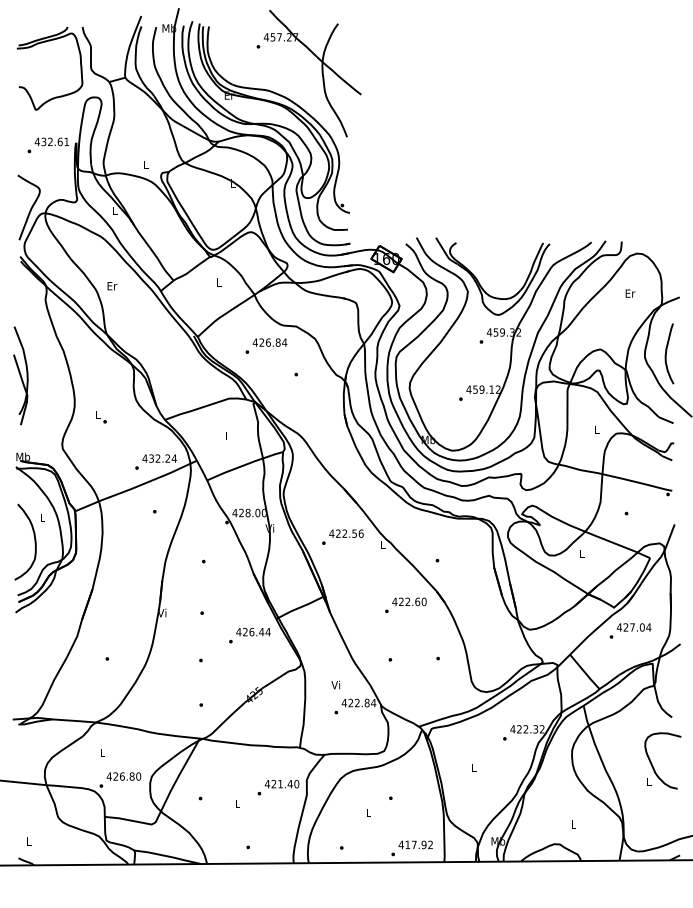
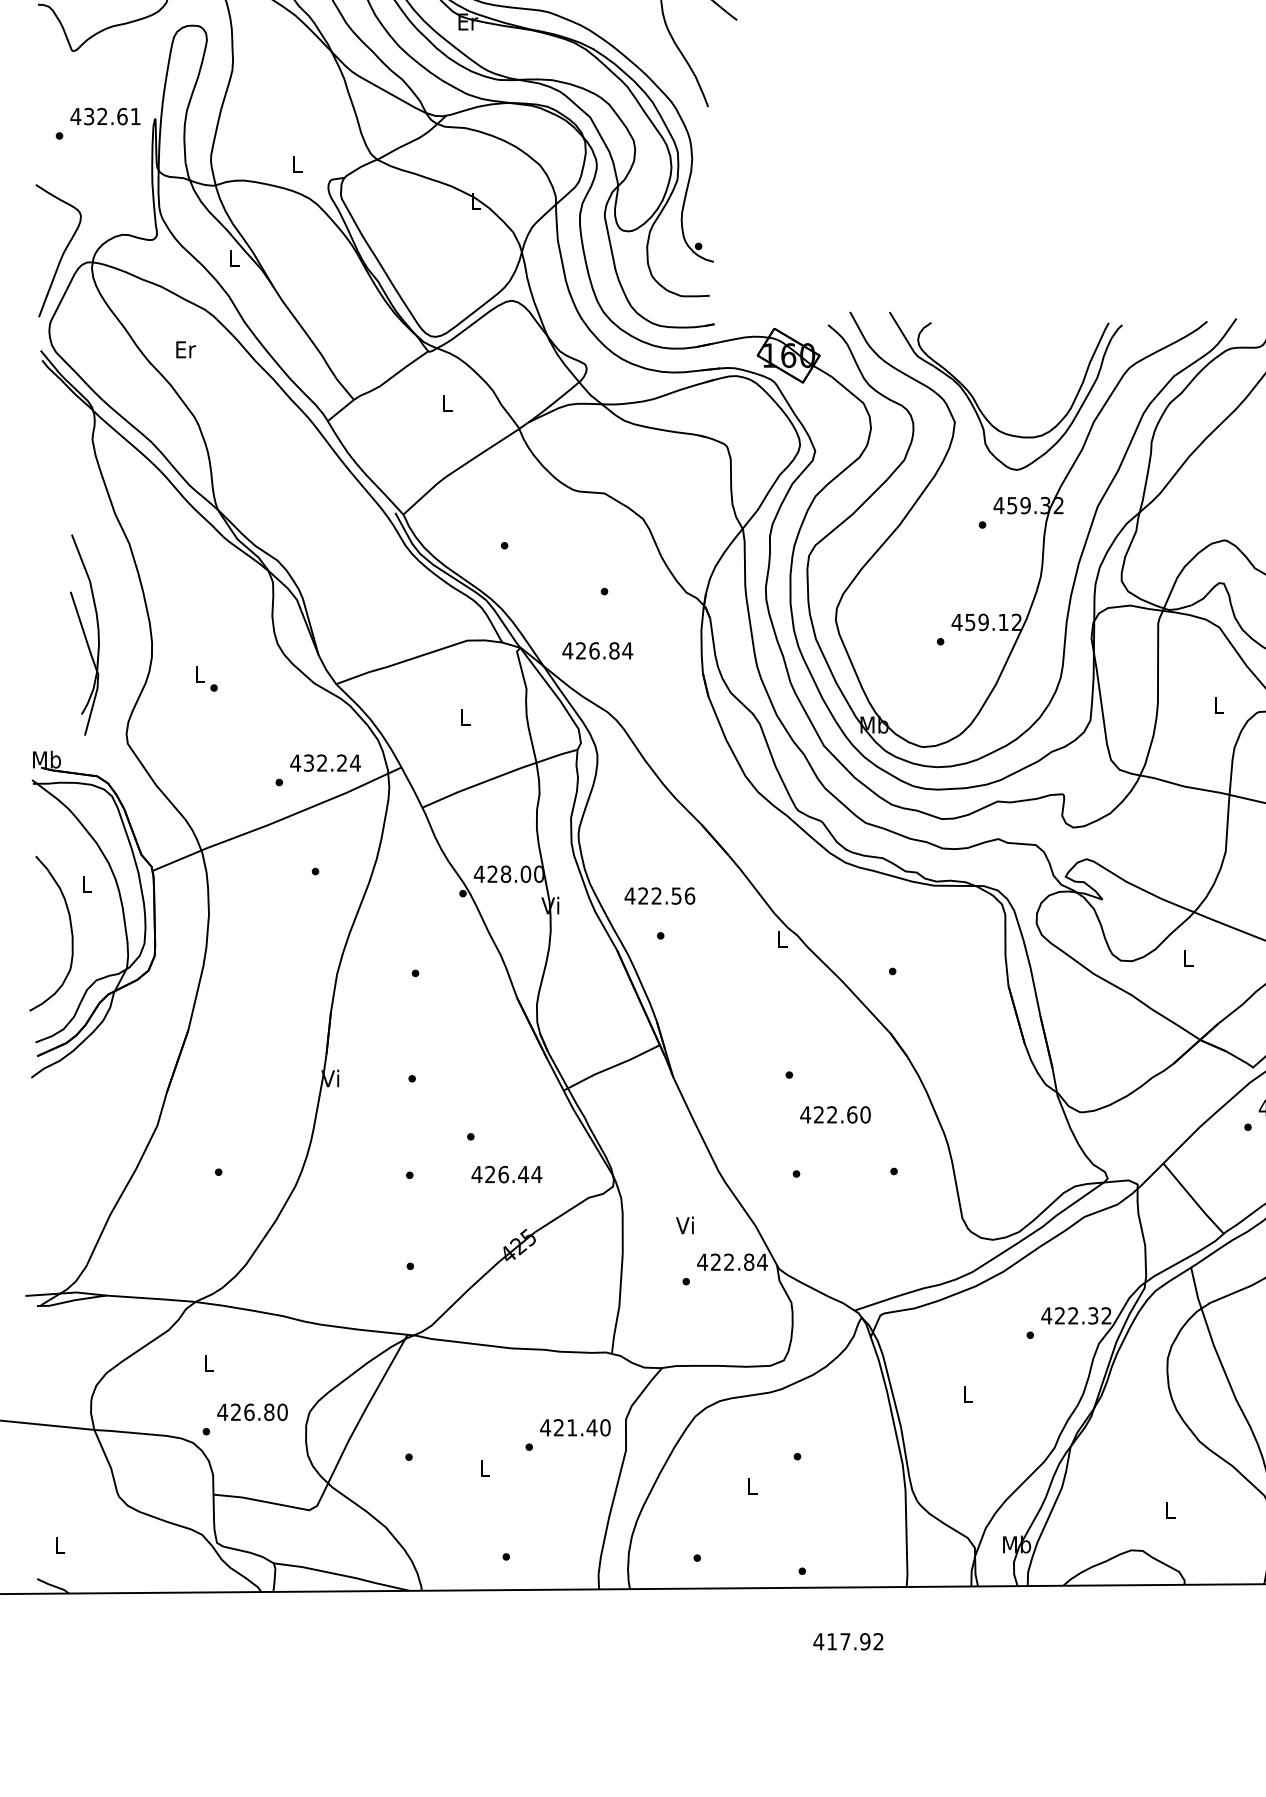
text: (112, 286) -> (186, 350), moved
text: (269, 342) -> (596, 650), moved
part: (20, 375) -> (84, 634), moved
text: (346, 533) -> (659, 895), moved
text: (409, 601) -> (835, 1114), moved
text: (253, 631) -> (506, 1173), moved
text: (415, 844) -> (847, 1640), moved

